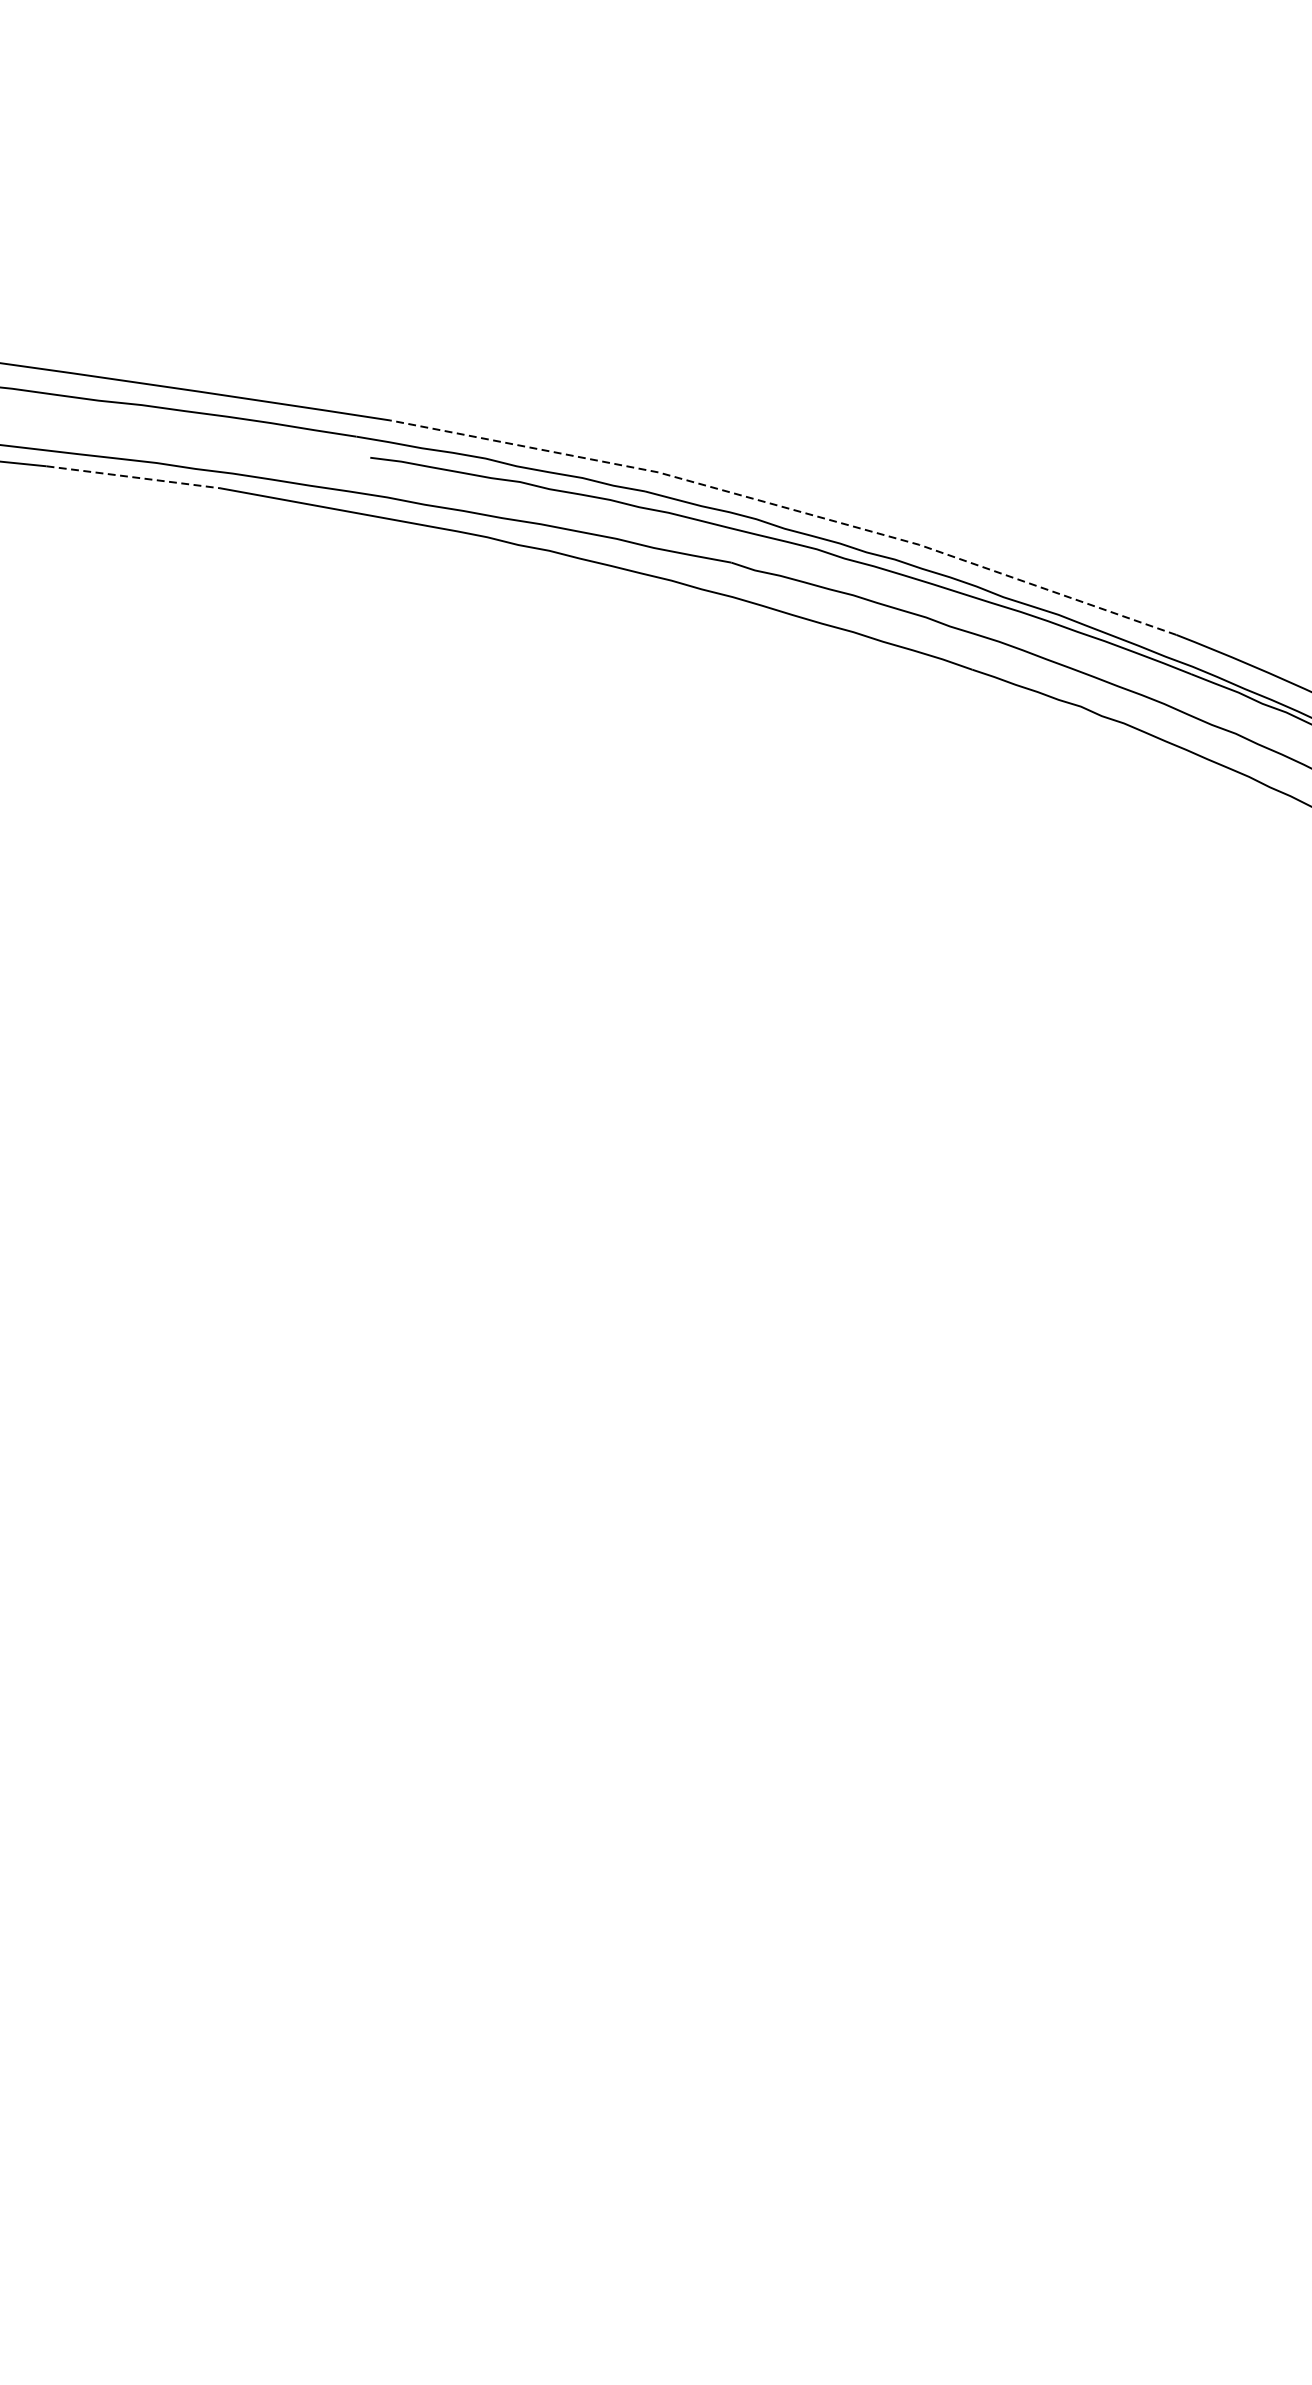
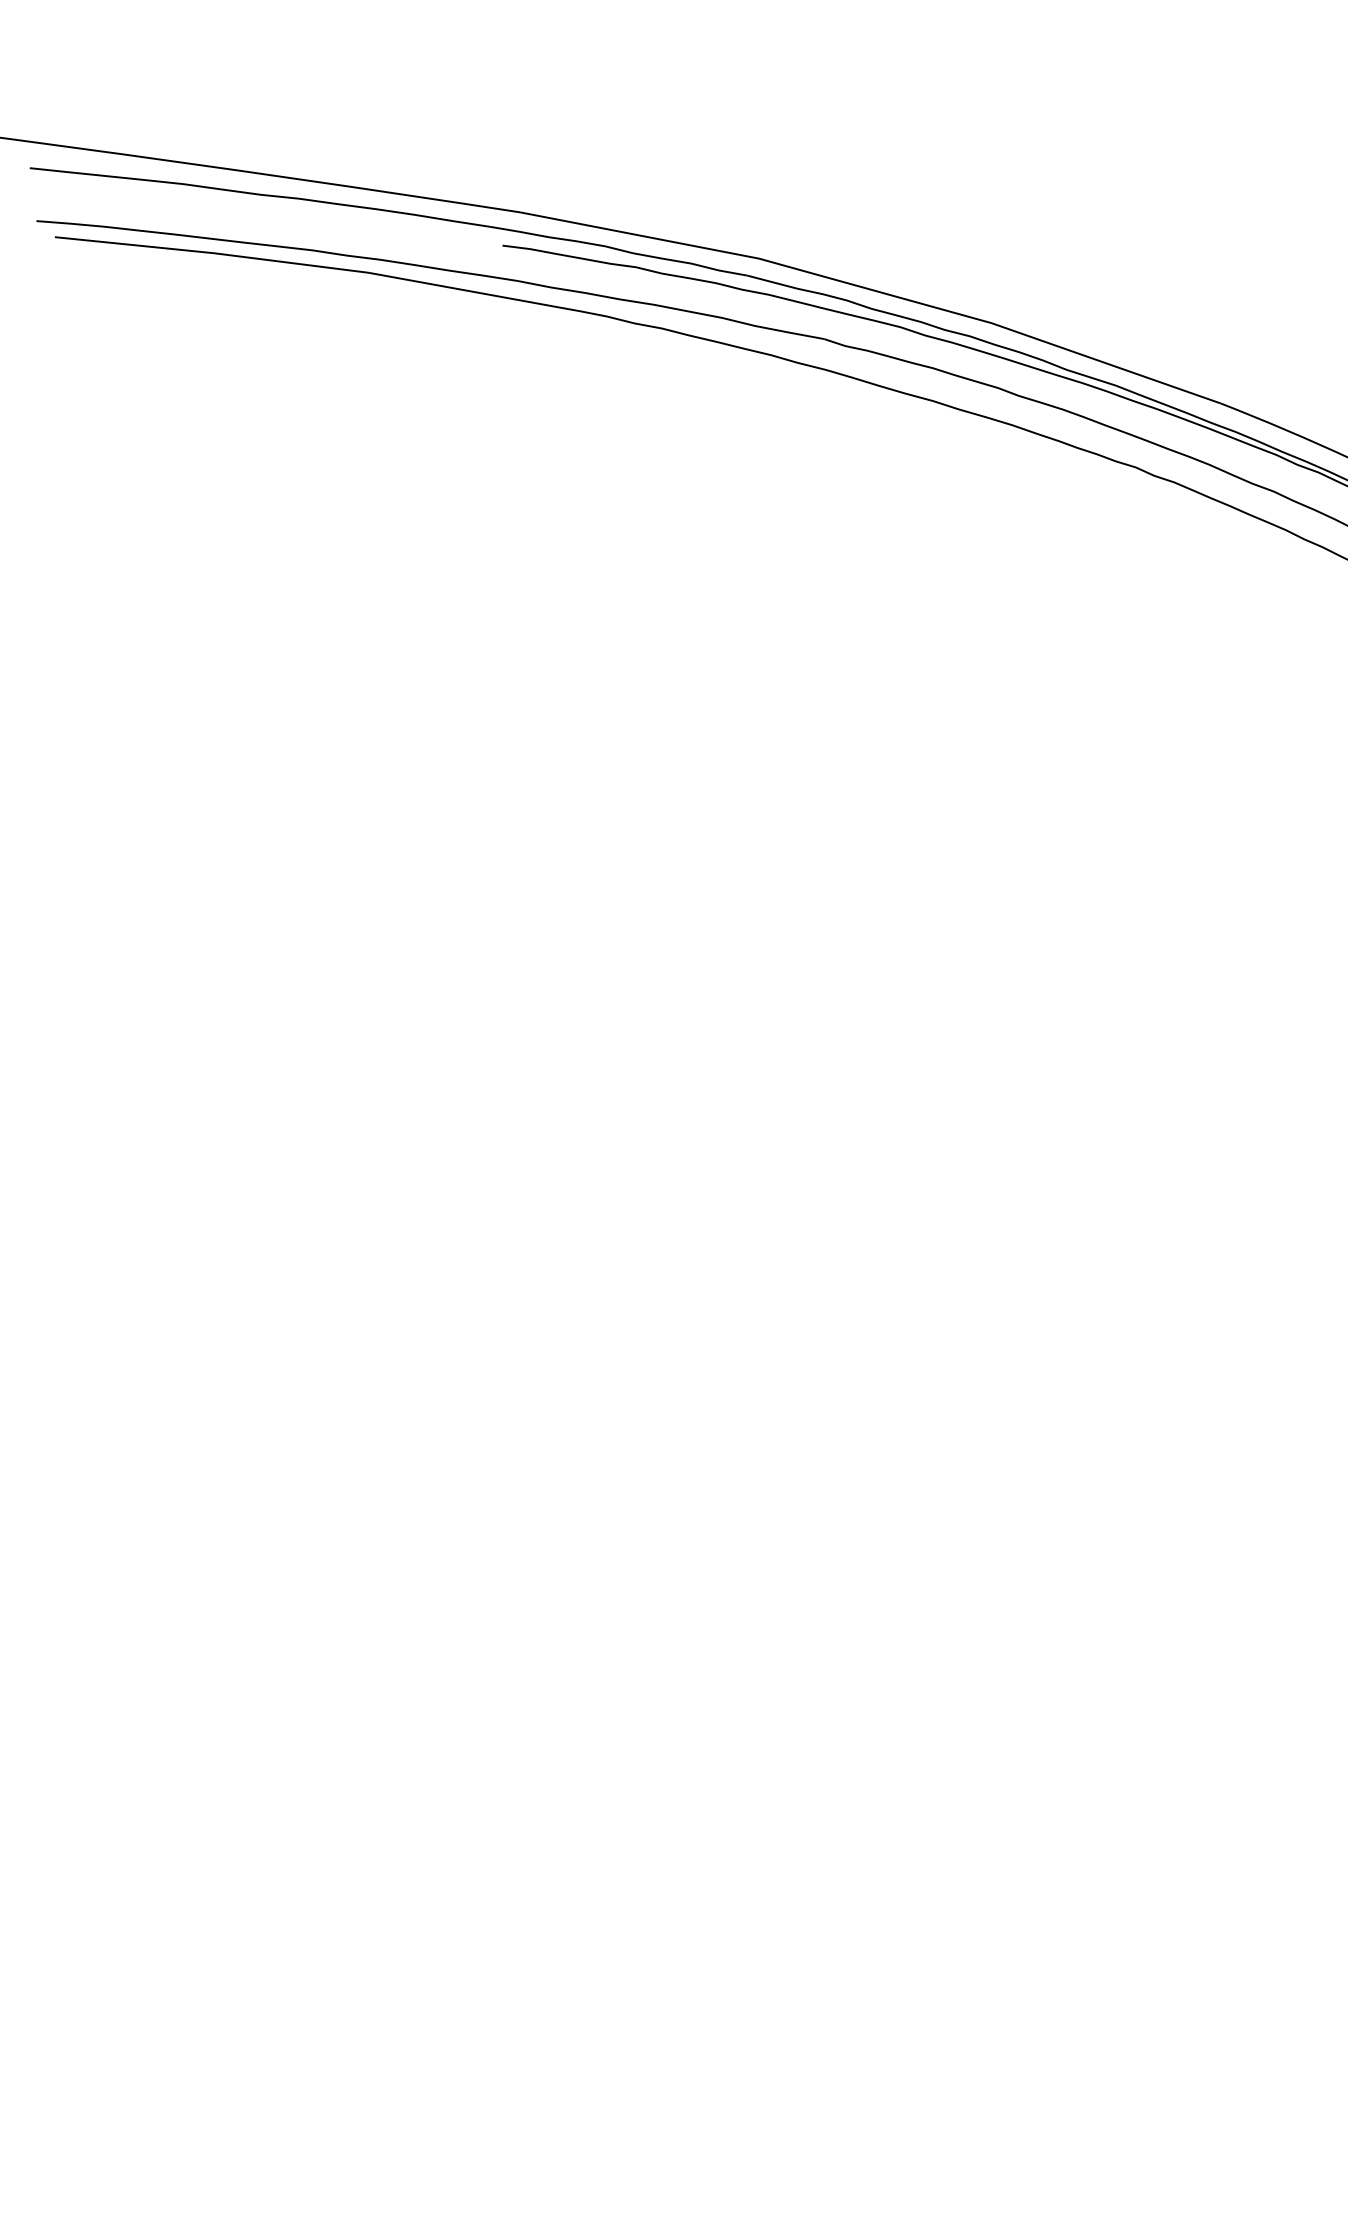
line: (134, 477) -> (292, 263), dashed -> solid
line: (787, 508) -> (874, 290), dashed -> solid

